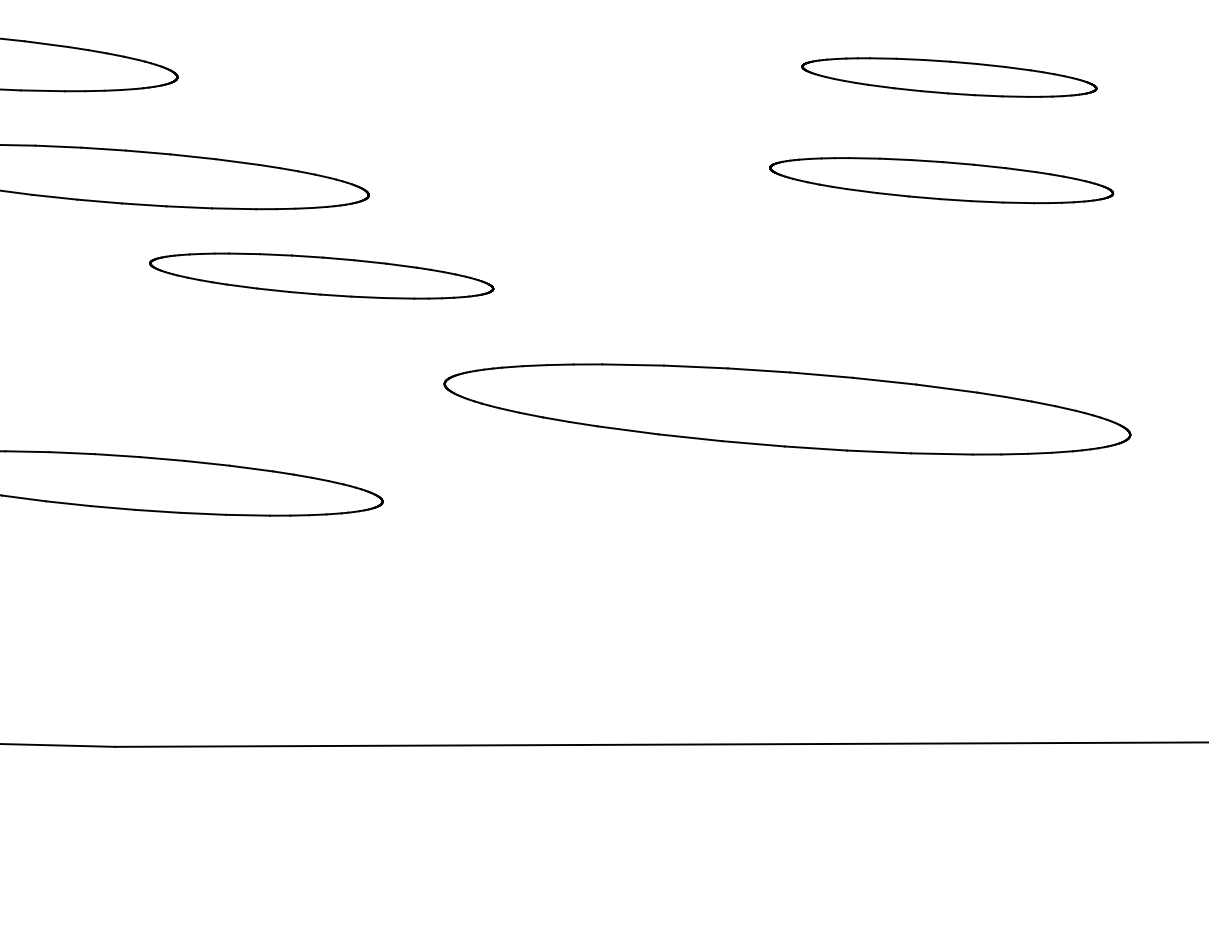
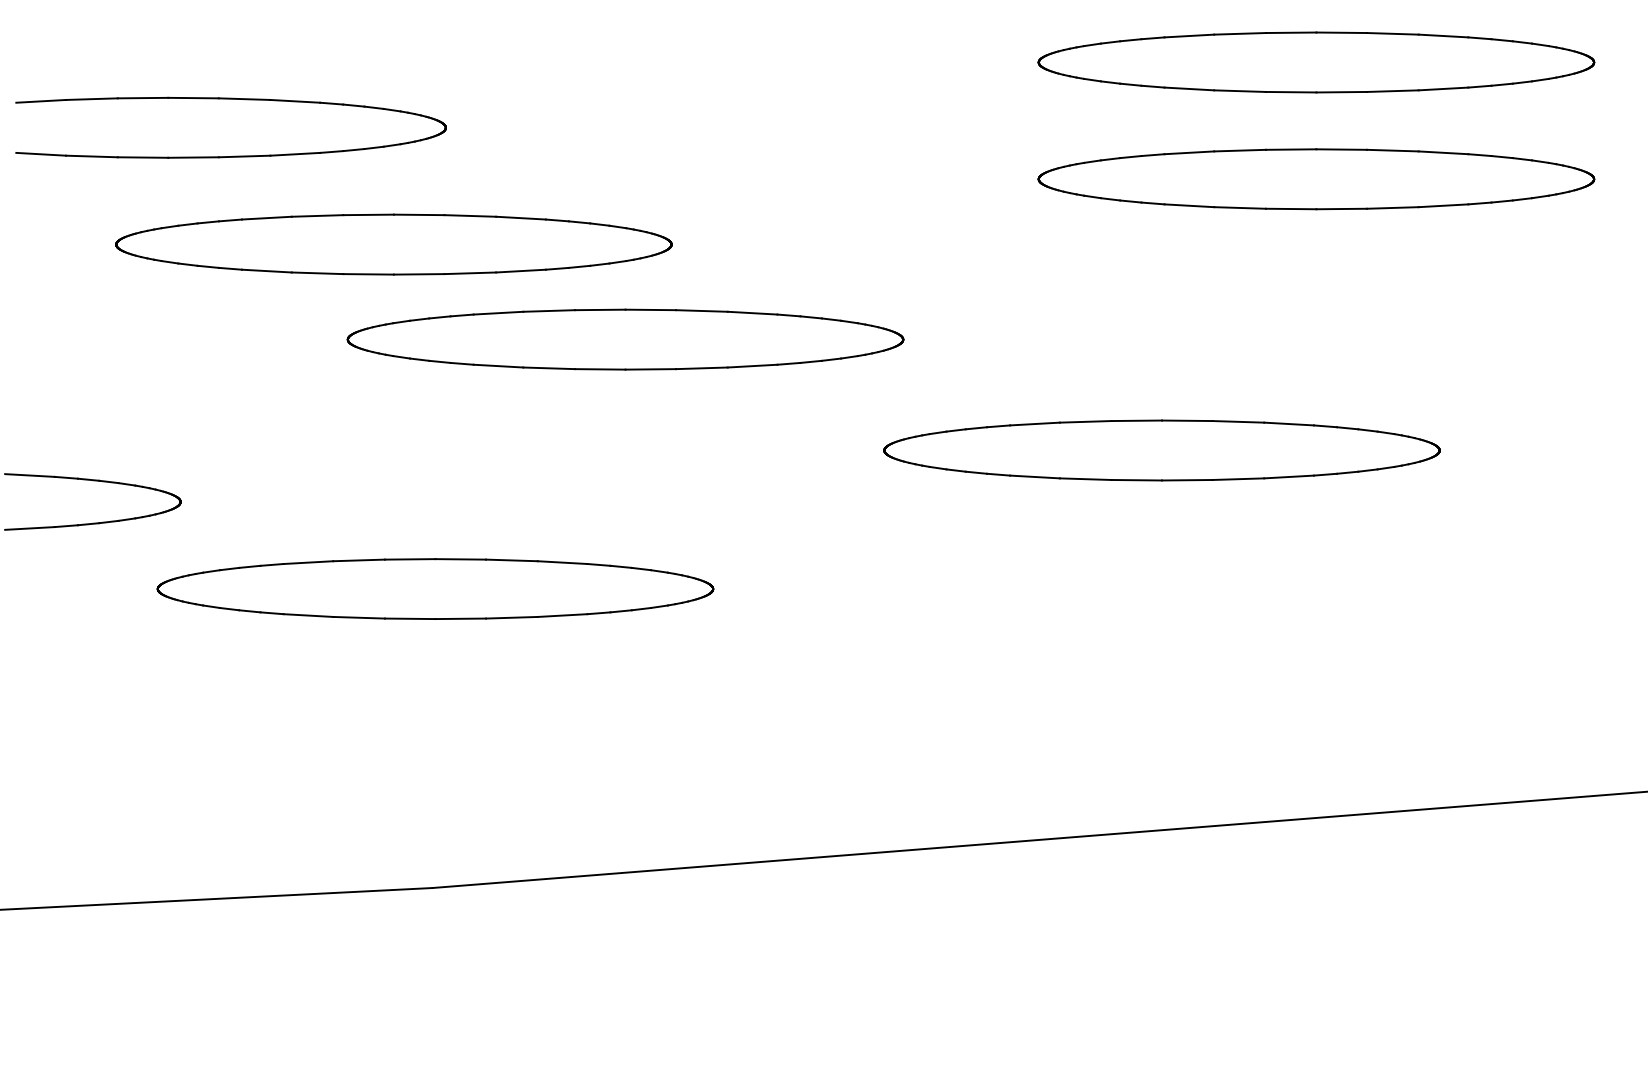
part: (949, 77) -> (1316, 62), size x1.67
part: (941, 180) -> (1316, 179), size x1.43
part: (321, 276) -> (625, 339), size x1.43
part: (787, 409) -> (1161, 450), size x0.71

